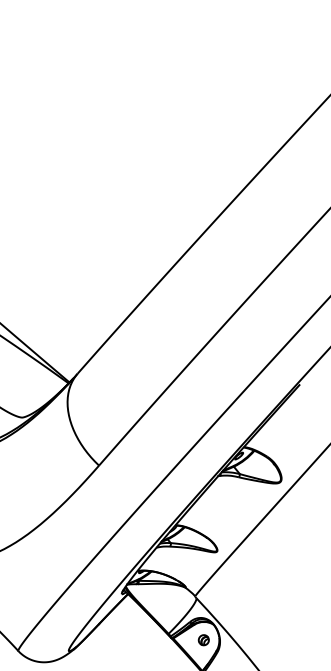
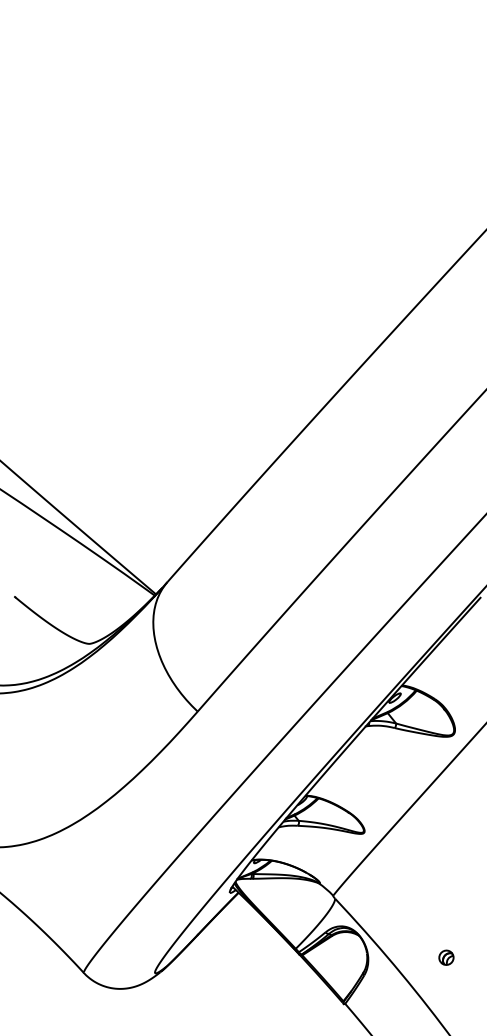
part: (203, 640) -> (446, 957), moved

